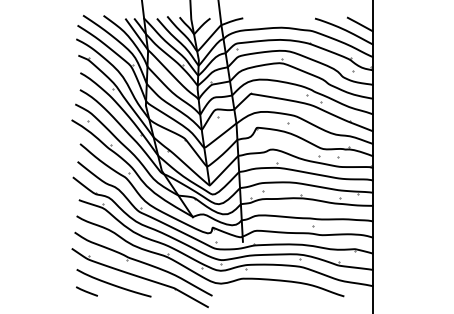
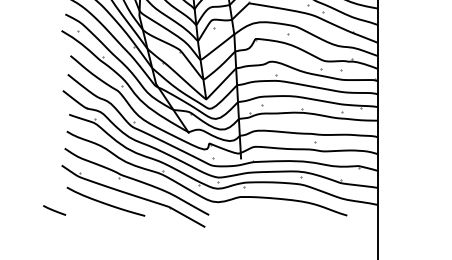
line: (86, 291) -> (54, 210), moved

